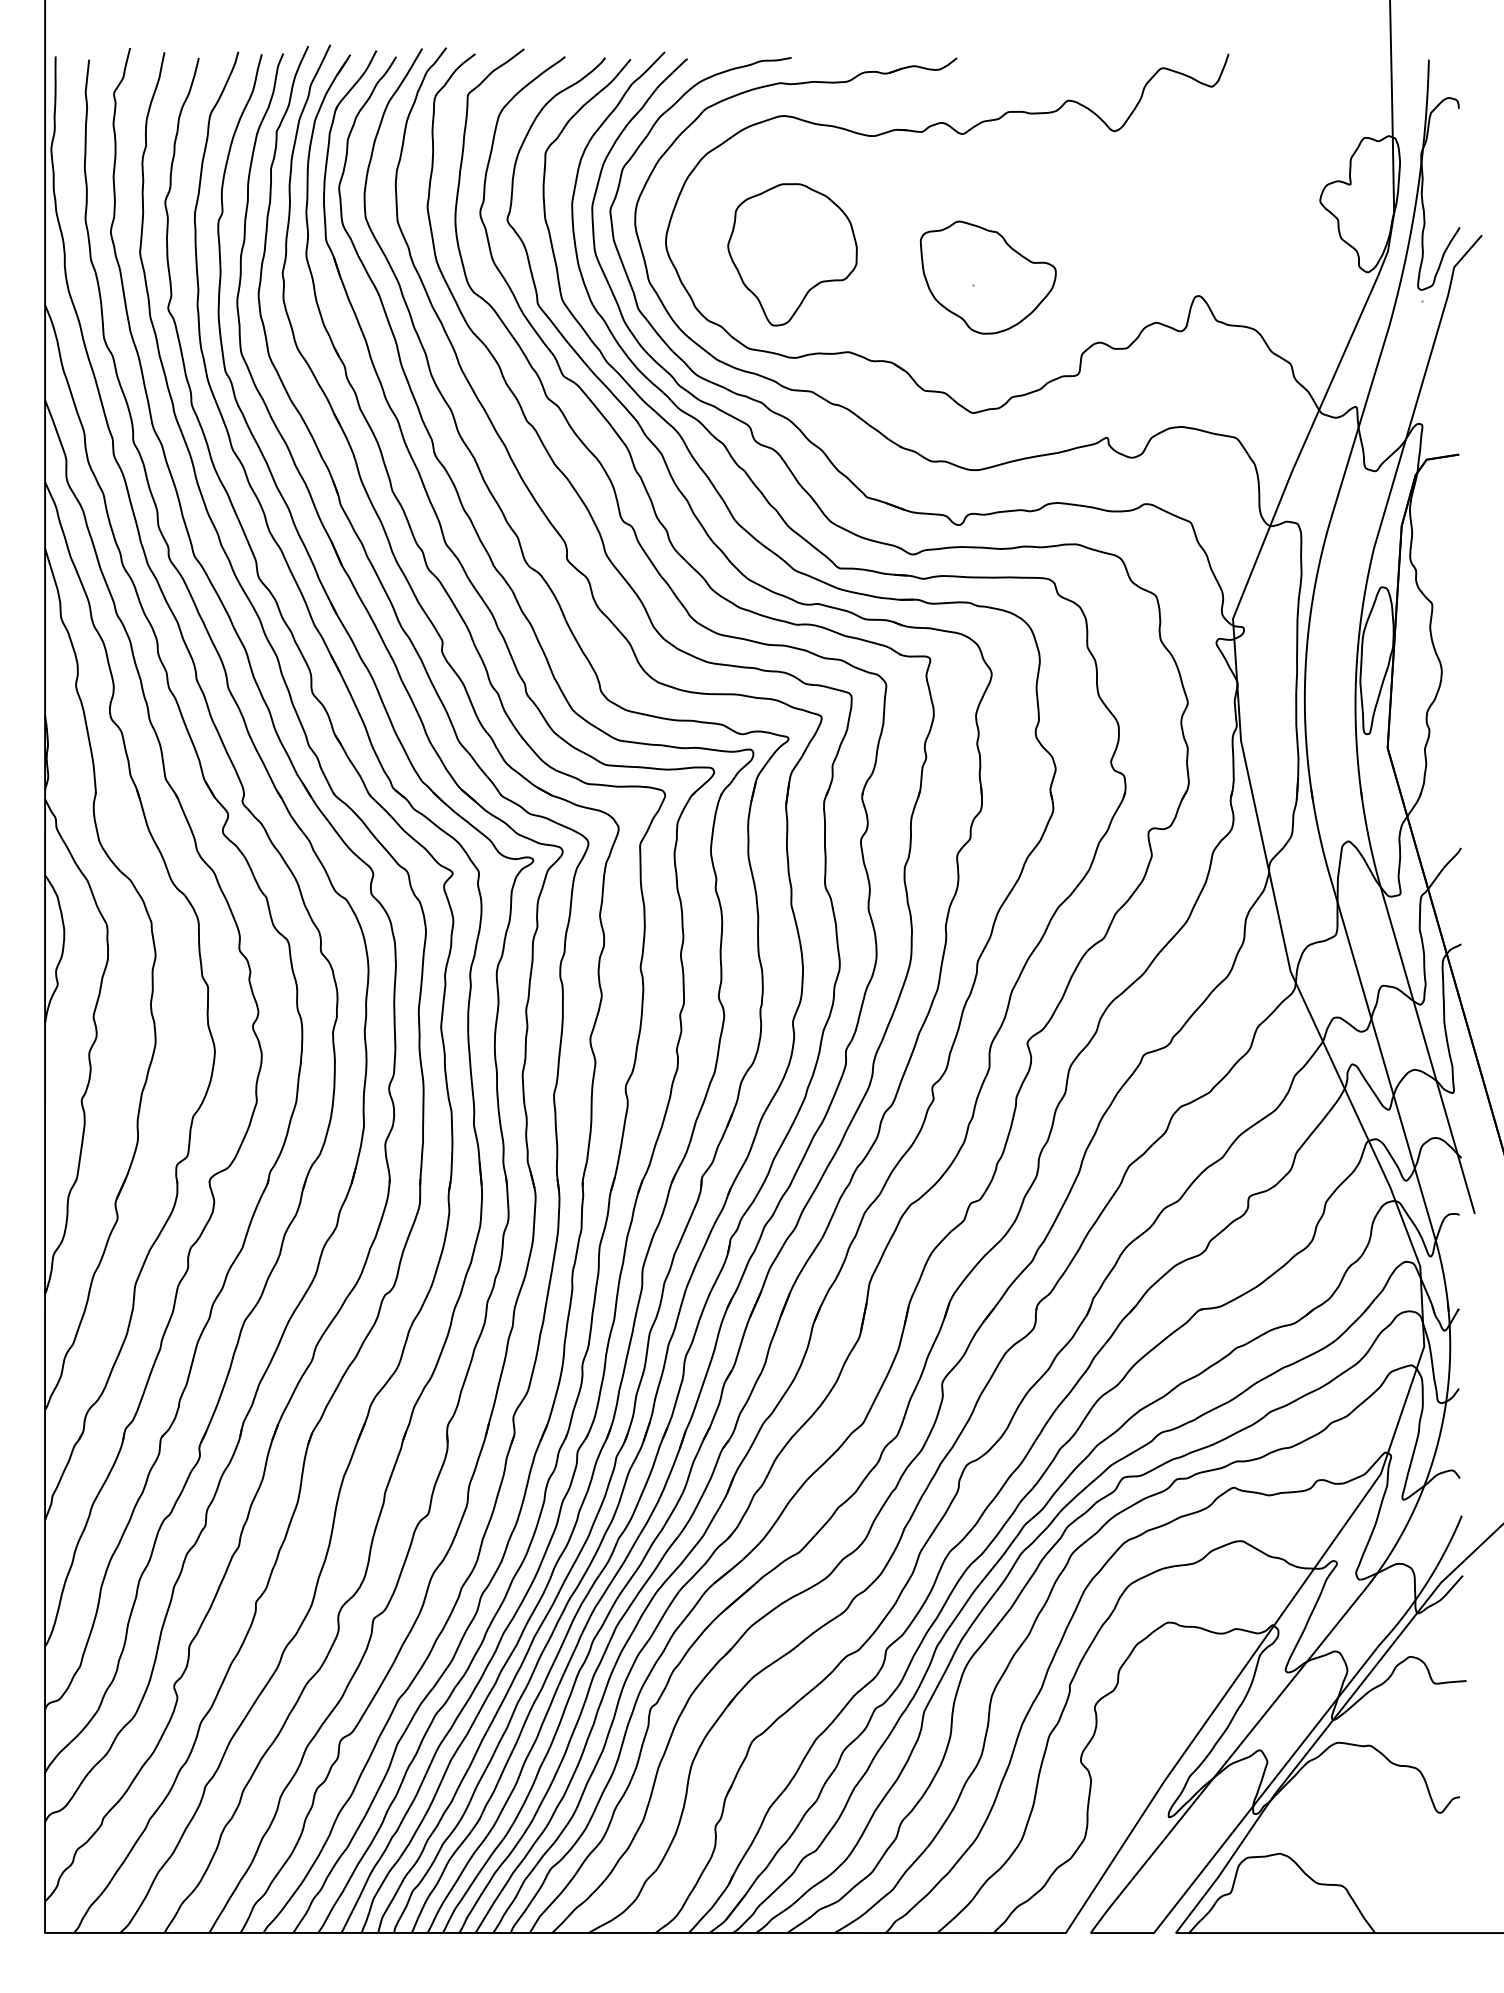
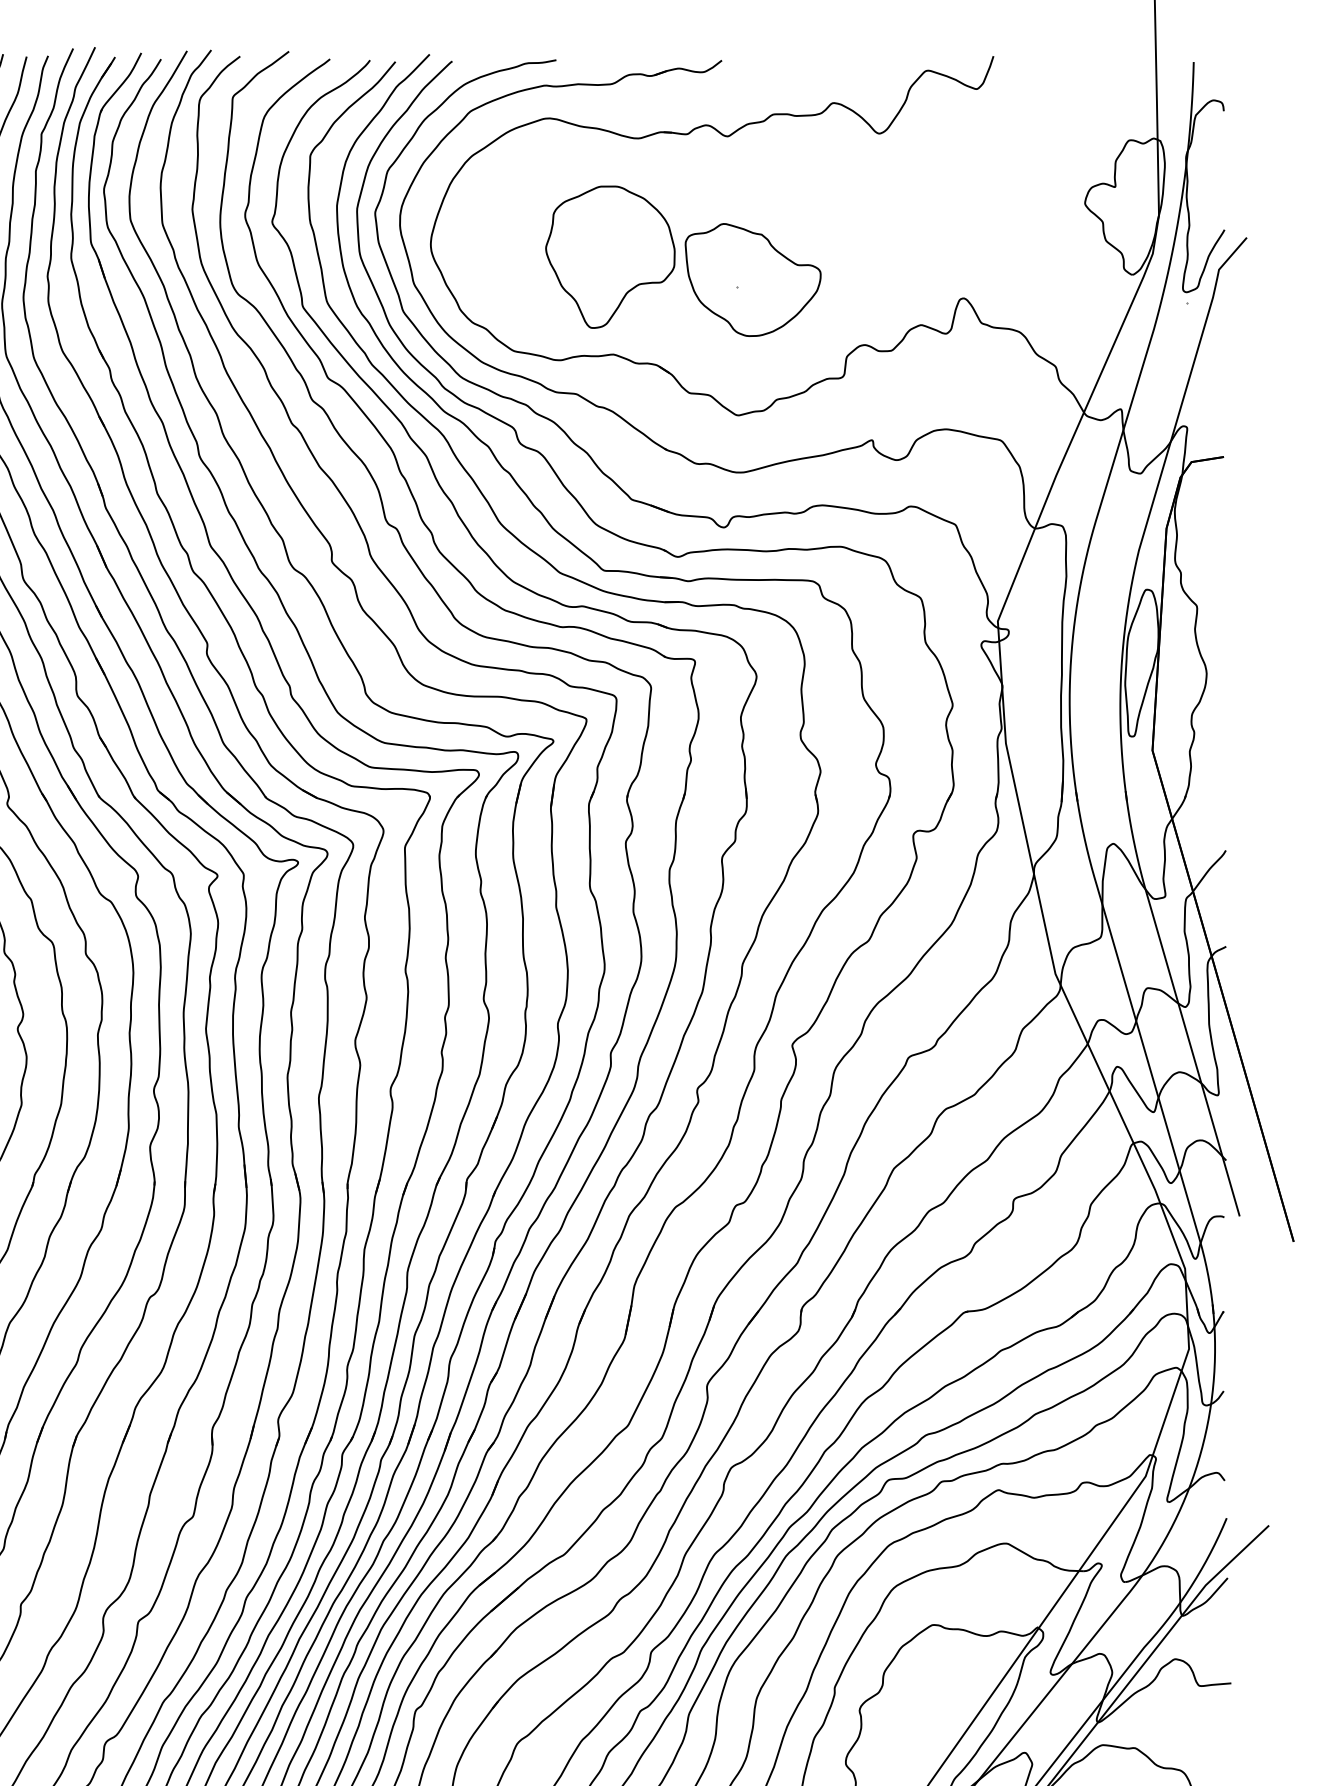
part: (792, 254) -> (610, 256), moved

